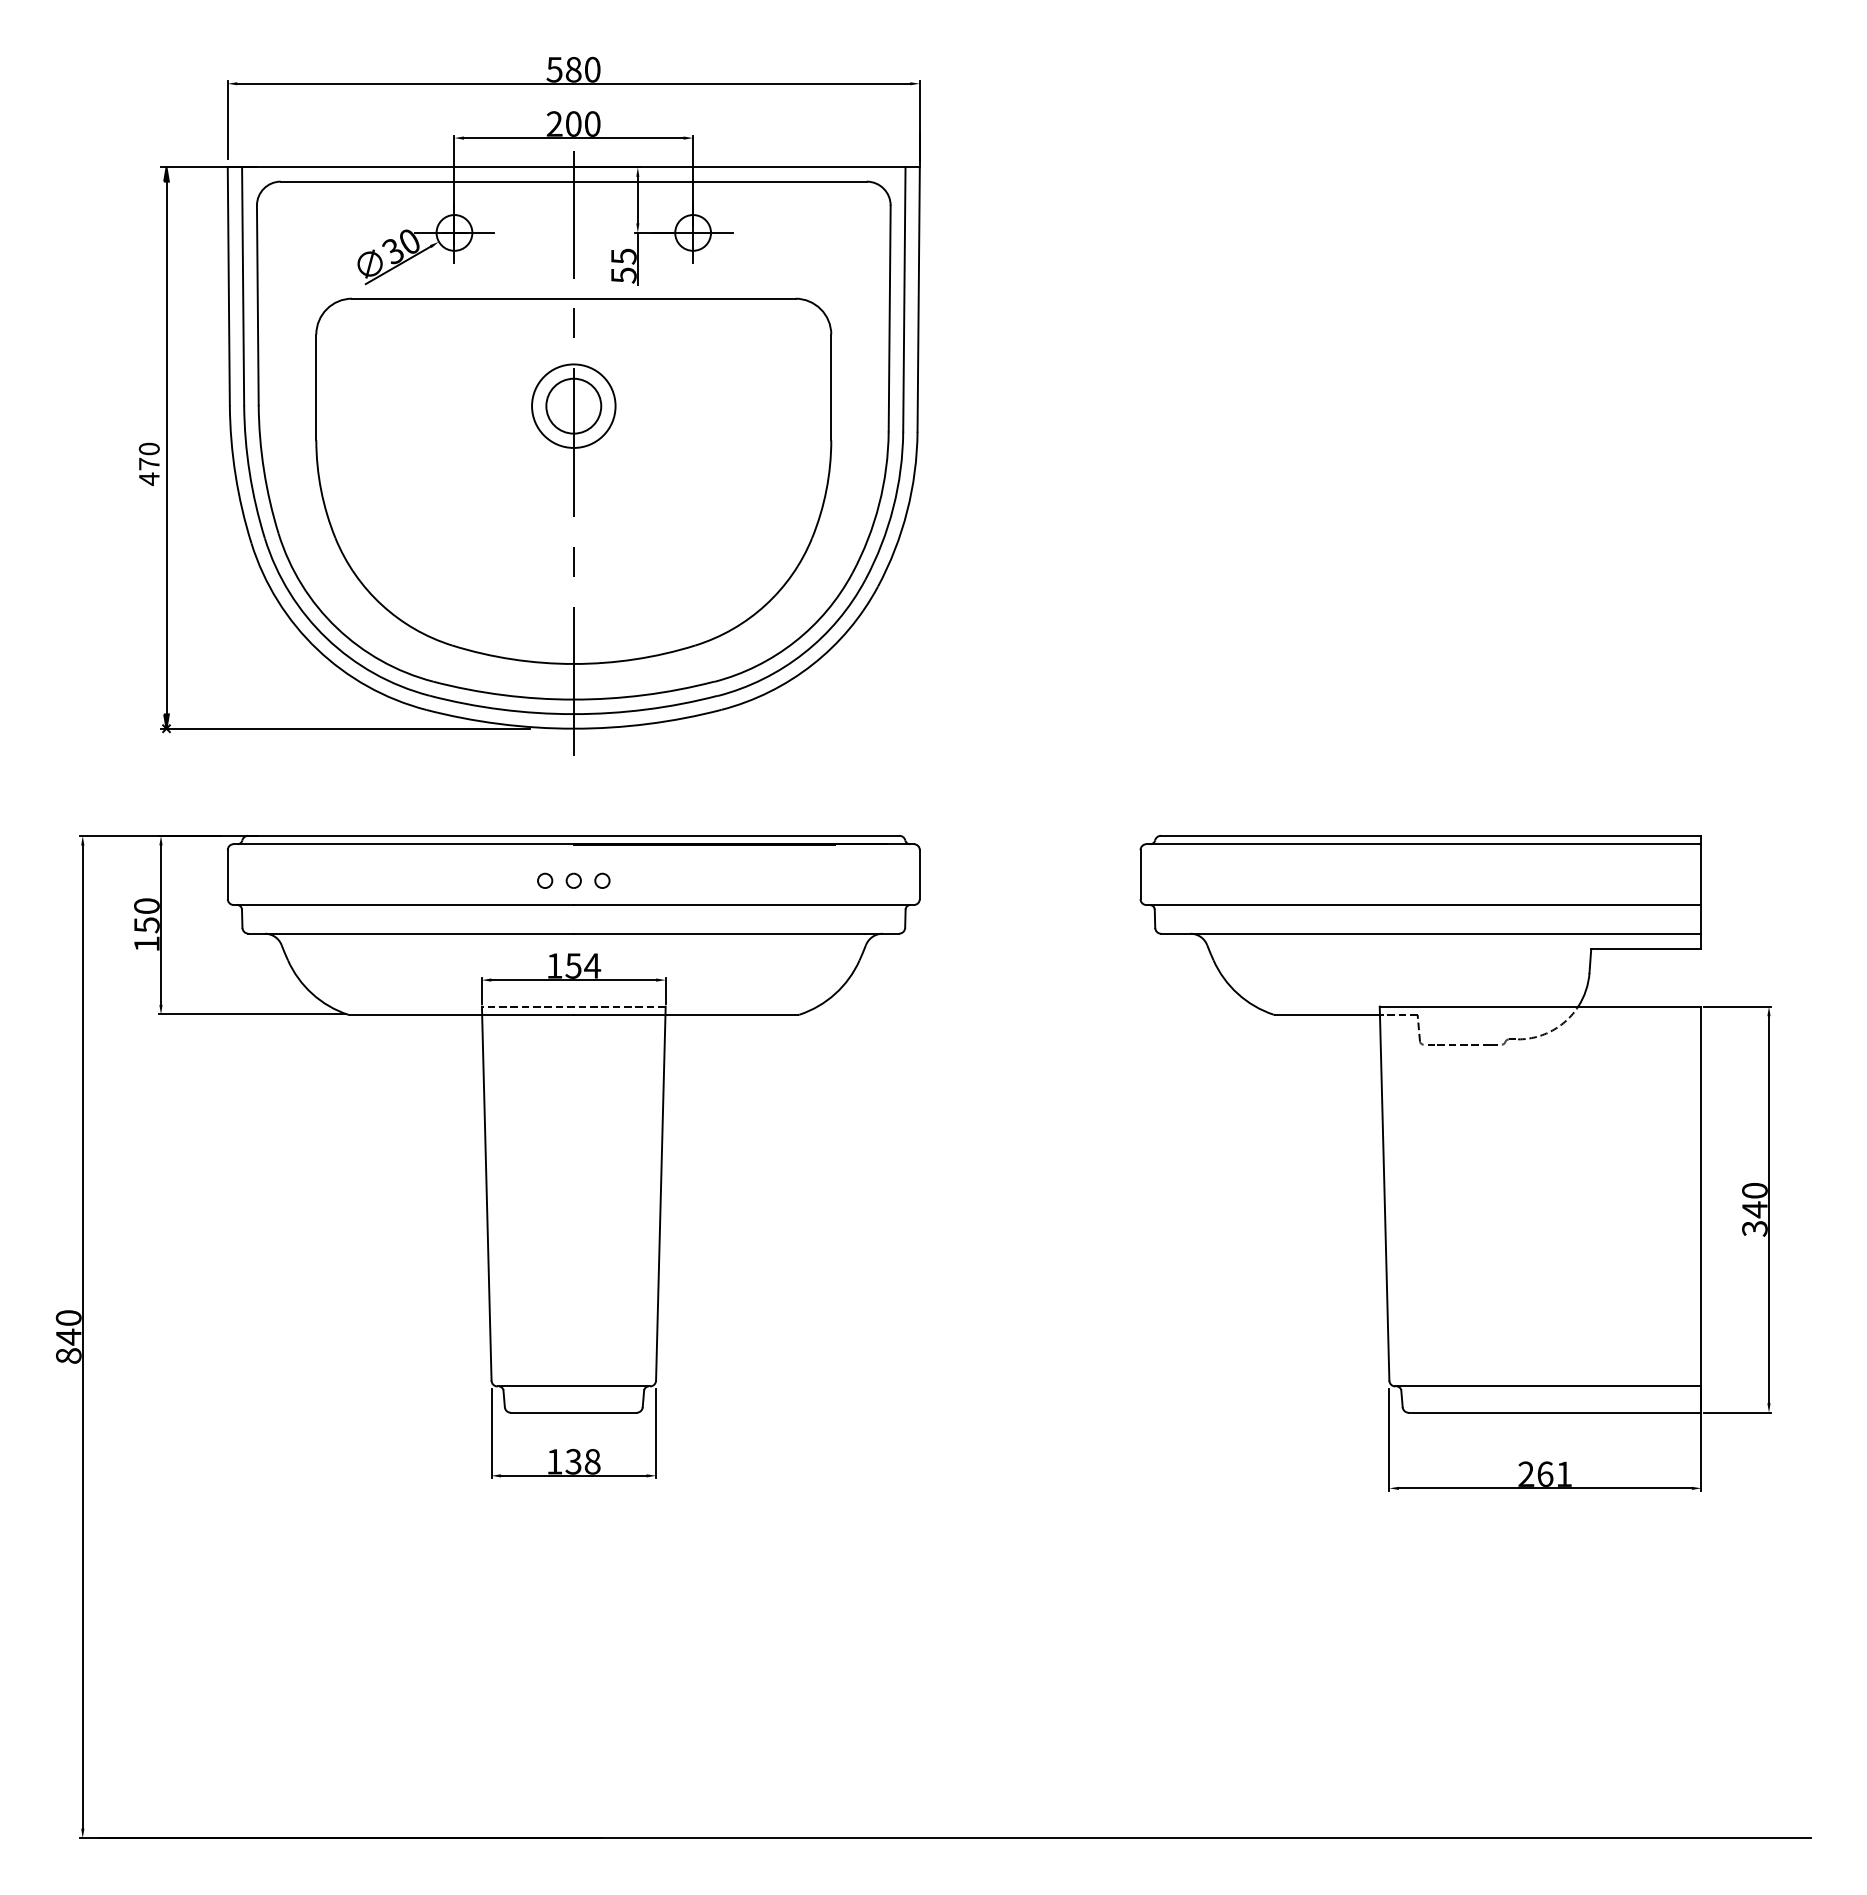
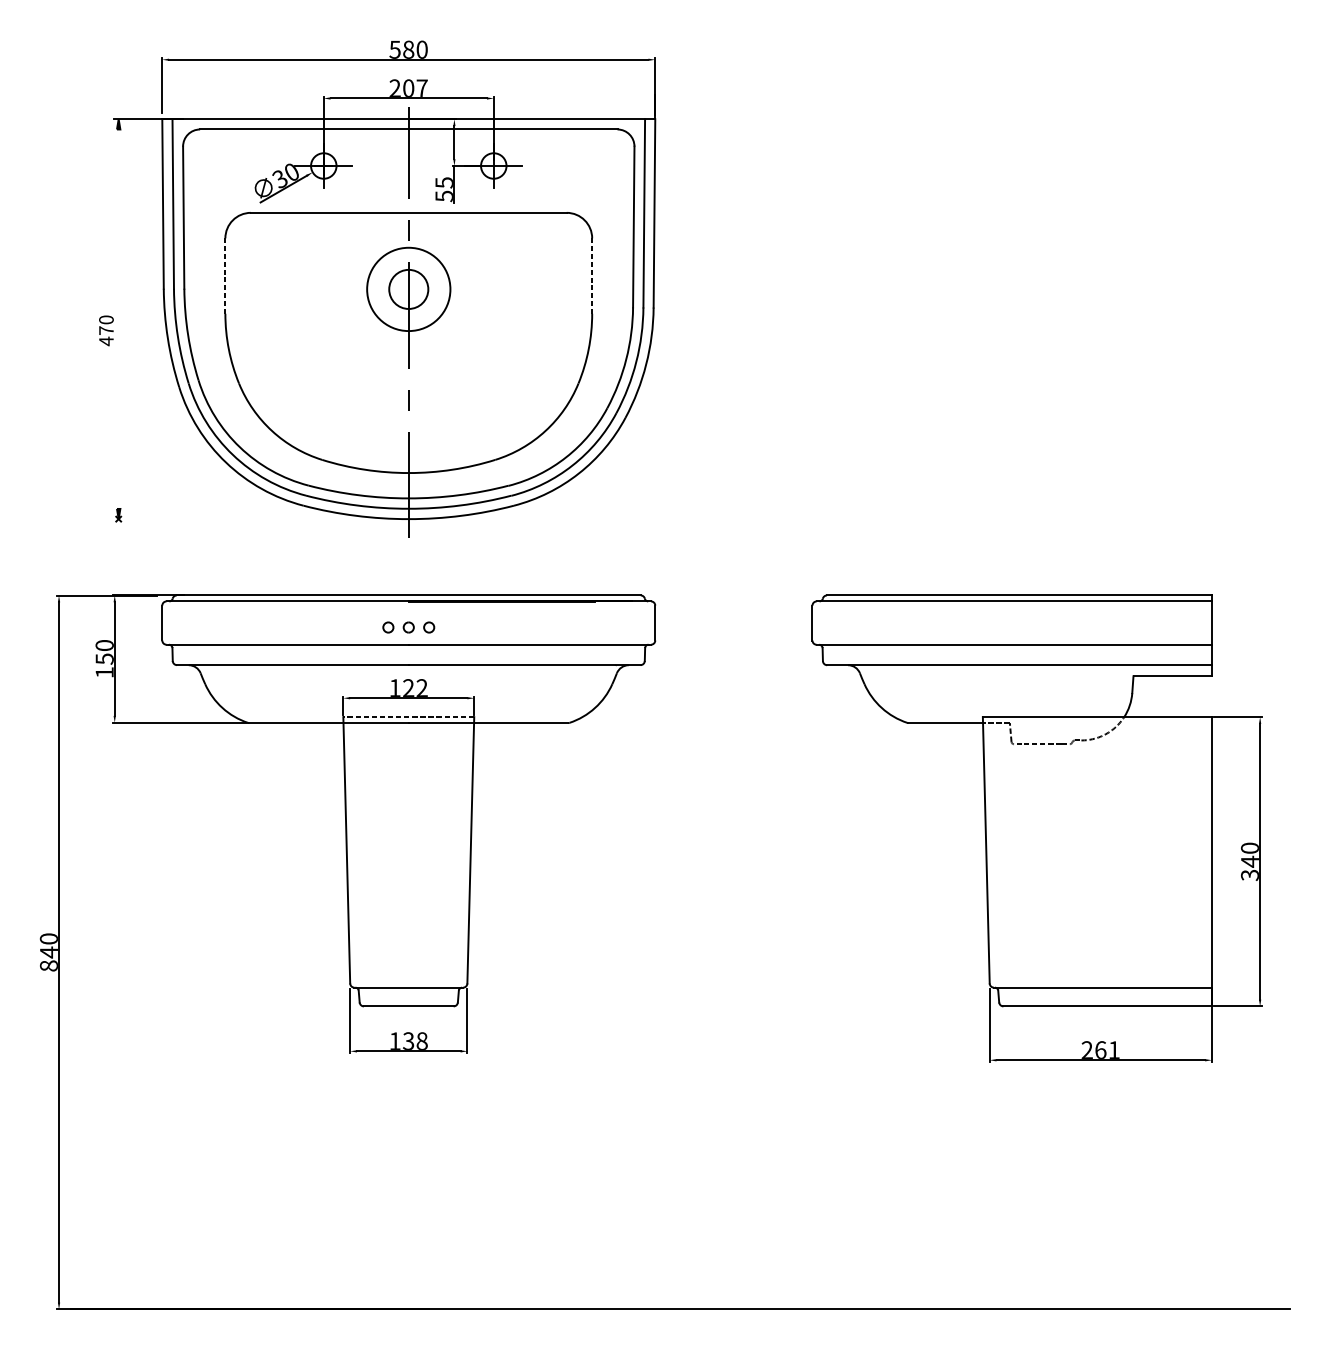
text: (592, 123) -> (422, 88), 200 -> 207
line: (316, 387) -> (225, 276), solid -> dashed
line: (831, 387) -> (592, 276), solid -> dashed
circle: (573, 405) -> (408, 288), size x1.4
line: (166, 447) -> (118, 318), removed
line: (345, 728) -> (246, 519), removed
text: (583, 965) -> (415, 687), 154 -> 122

